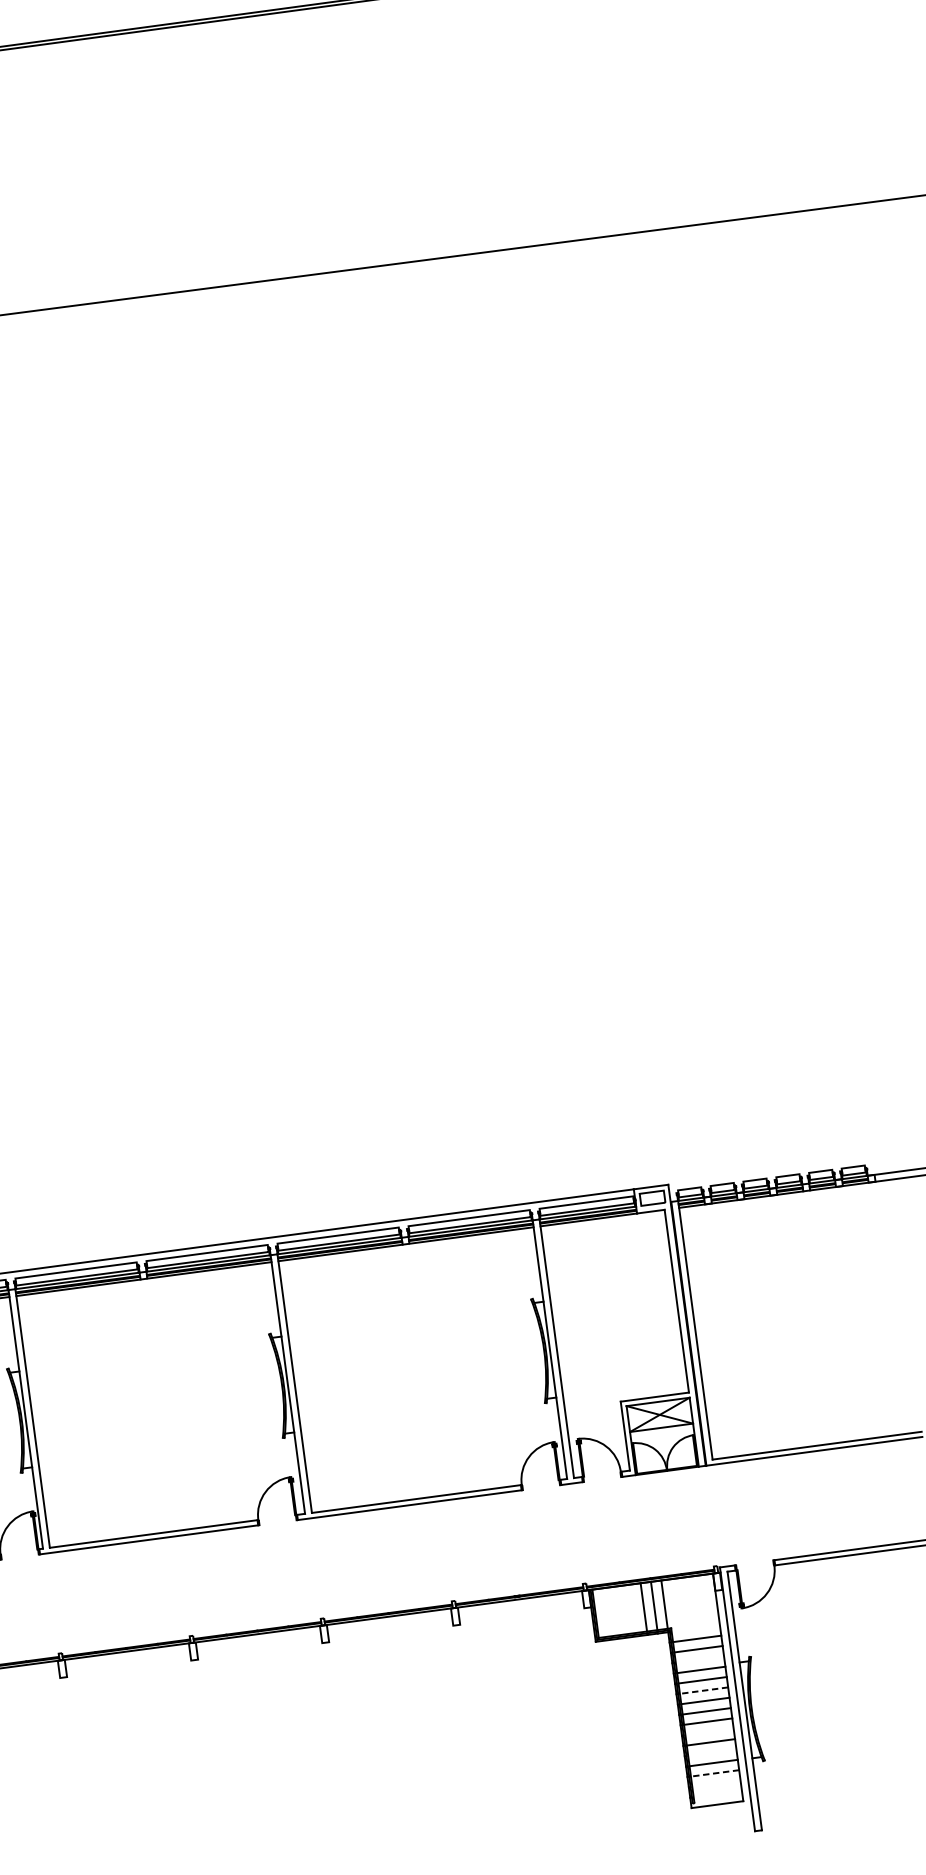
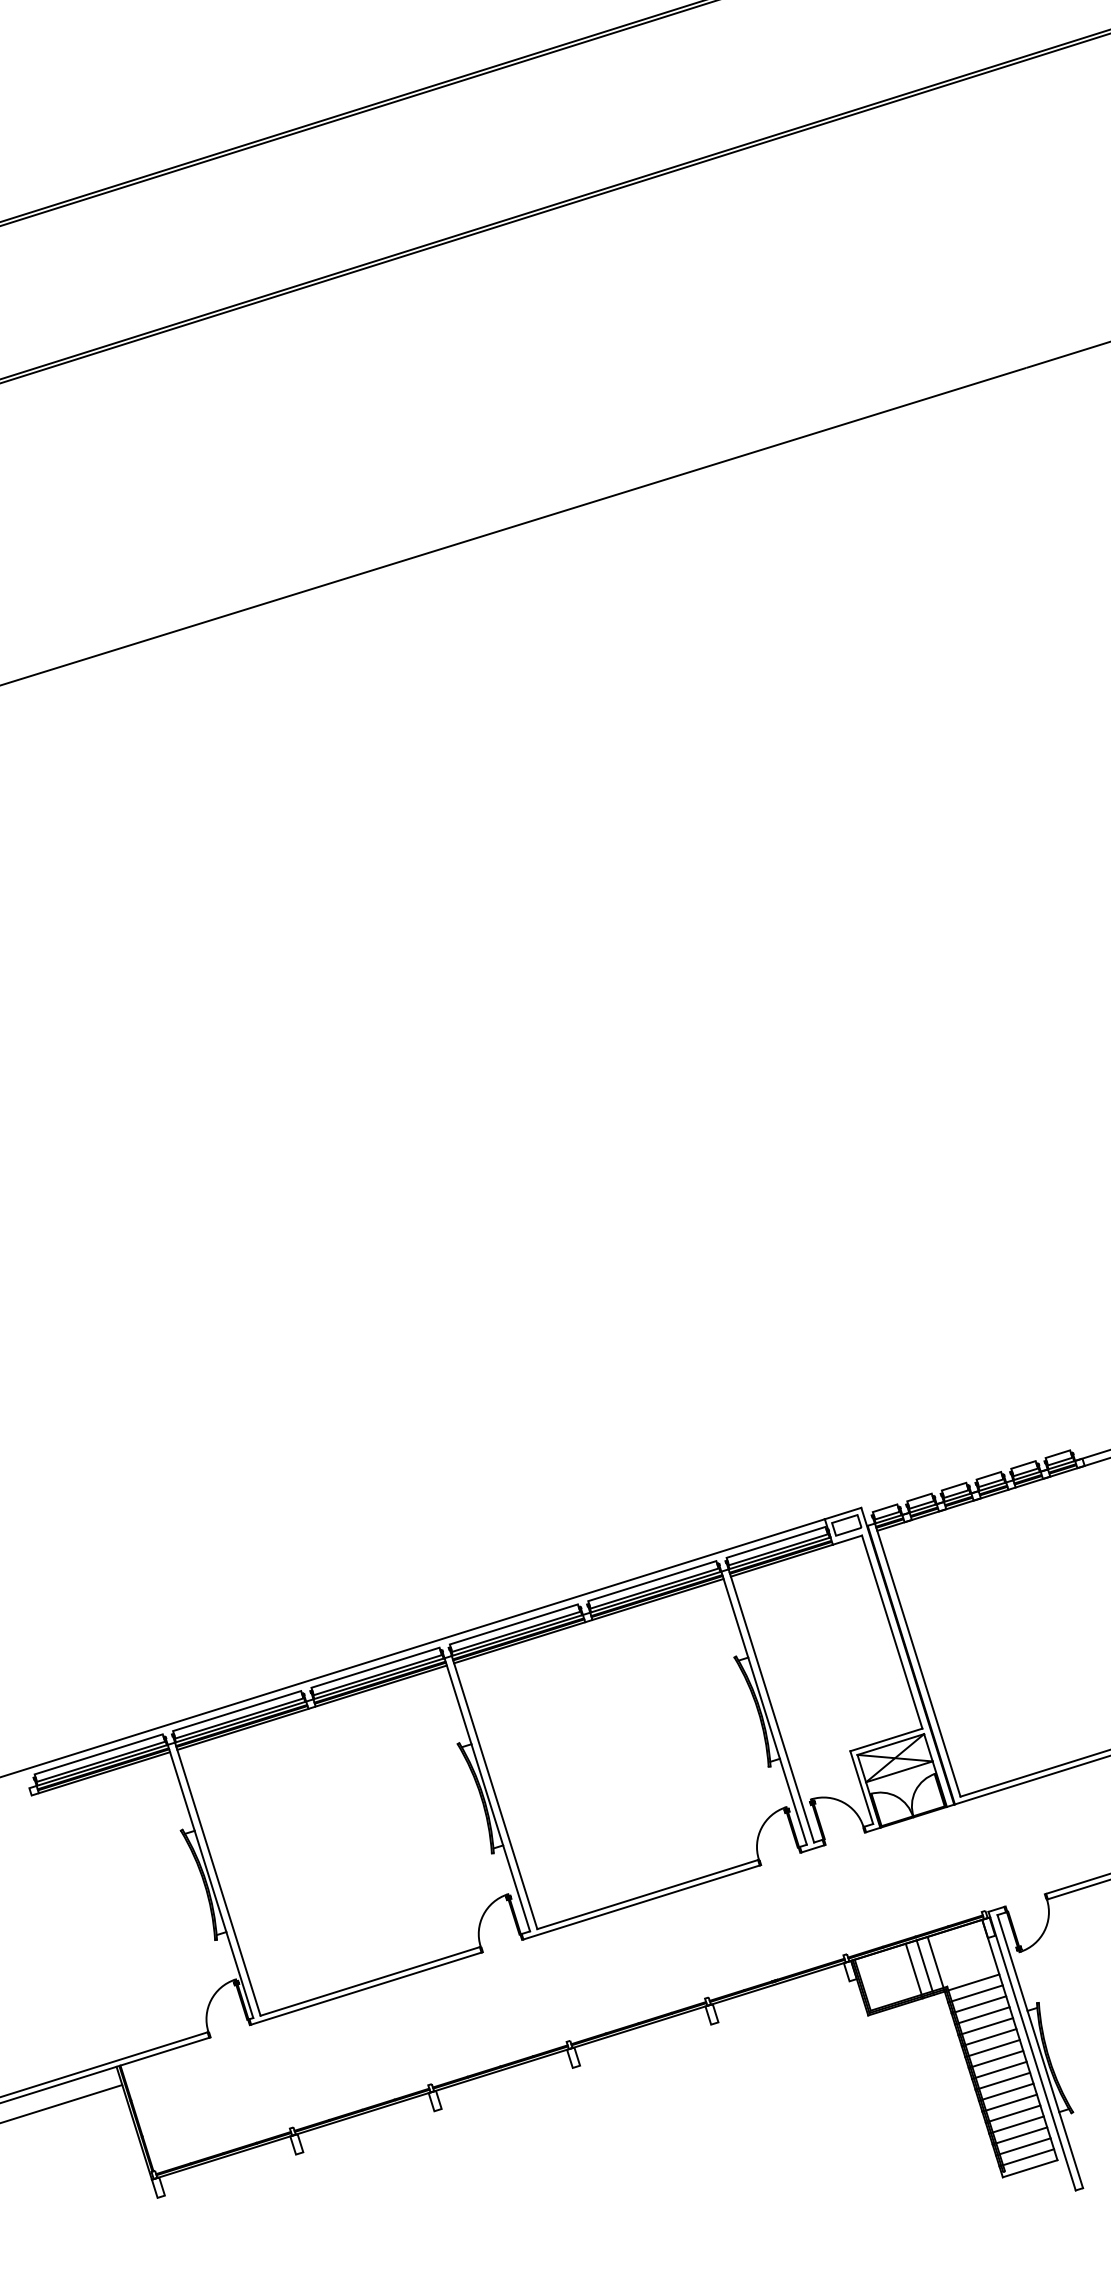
line: (695, 1628) -> (973, 1982), added
line: (699, 1659) -> (983, 2015), added
line: (704, 1691) -> (994, 2048), dashed -> solid
line: (709, 1731) -> (1007, 2091), added
line: (711, 1752) -> (1014, 2113), added
line: (714, 1773) -> (1021, 2135), dashed -> solid
line: (715, 1783) -> (1024, 2146), added
line: (717, 1794) -> (1028, 2157), added

